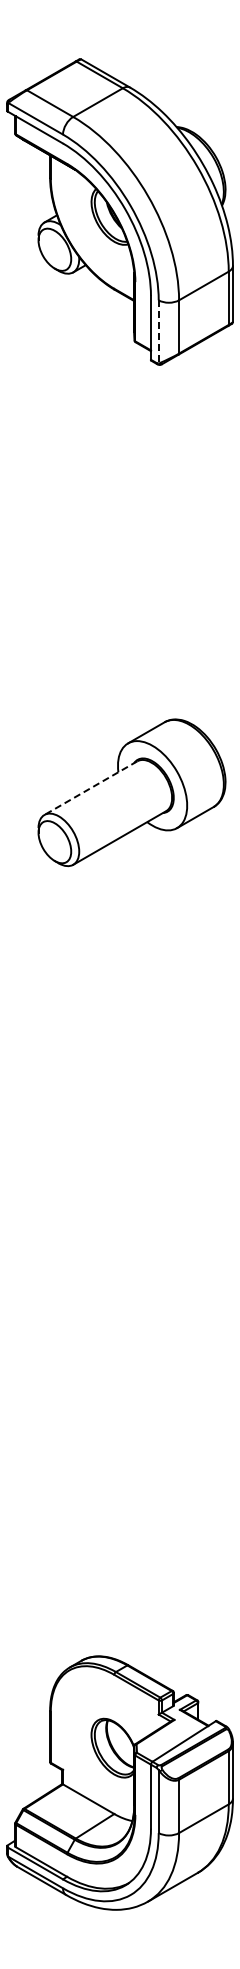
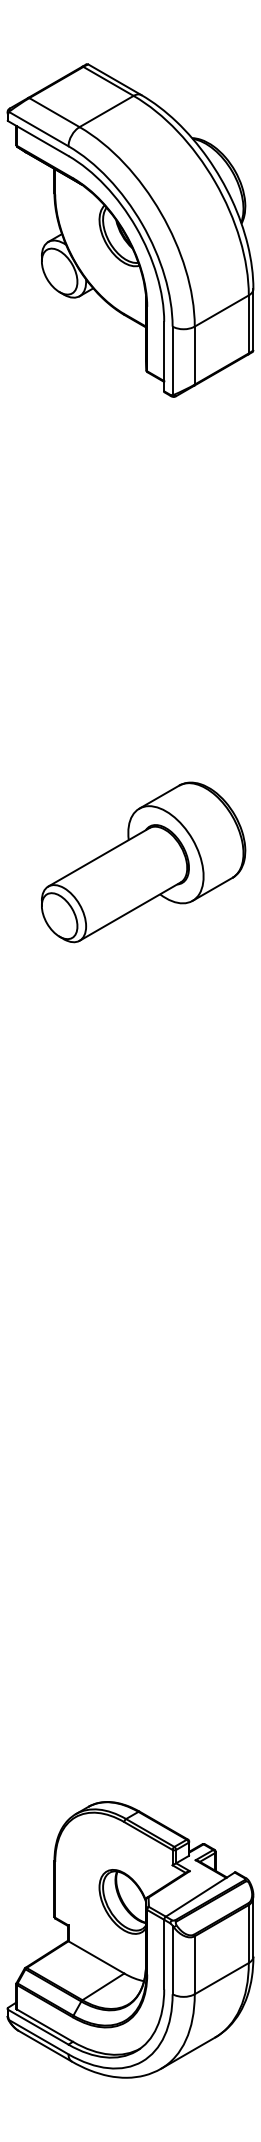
line: (158, 331) -> (172, 360), dashed -> solid
line: (90, 788) -> (98, 857), dashed -> solid

